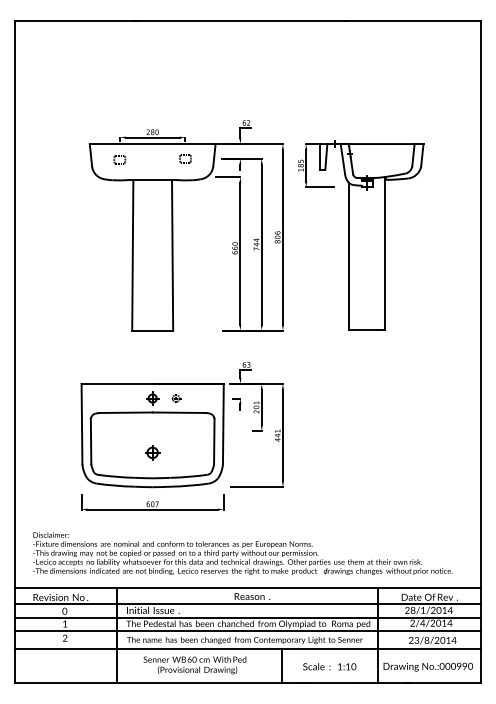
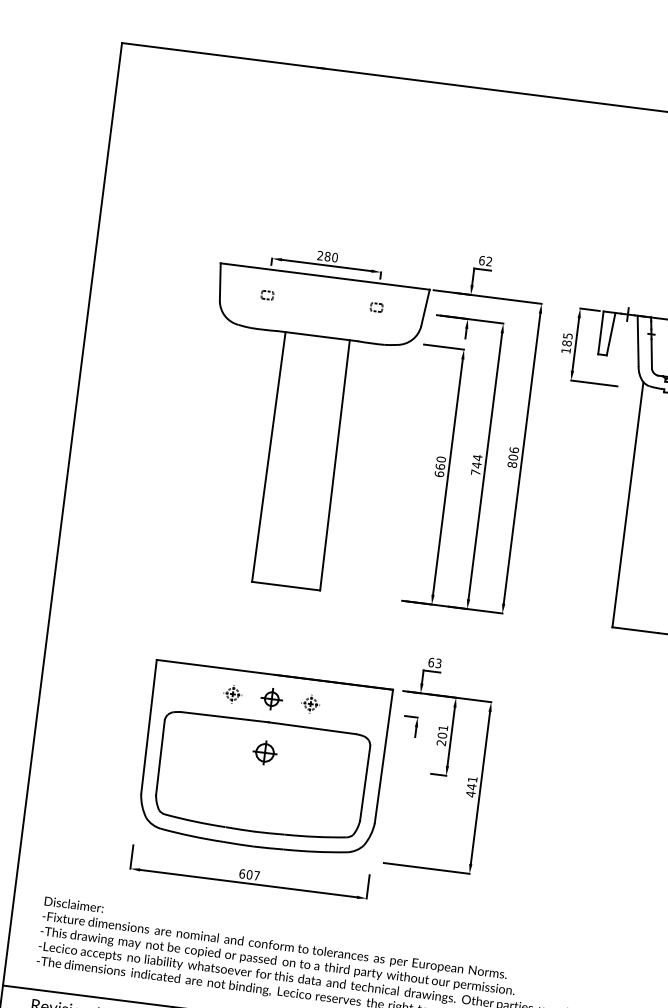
part: (185, 158) -> (376, 307), size x0.62
part: (119, 159) -> (266, 294), size x0.62
part: (128, 398) -> (231, 694), added
part: (152, 452) -> (264, 752), moved

